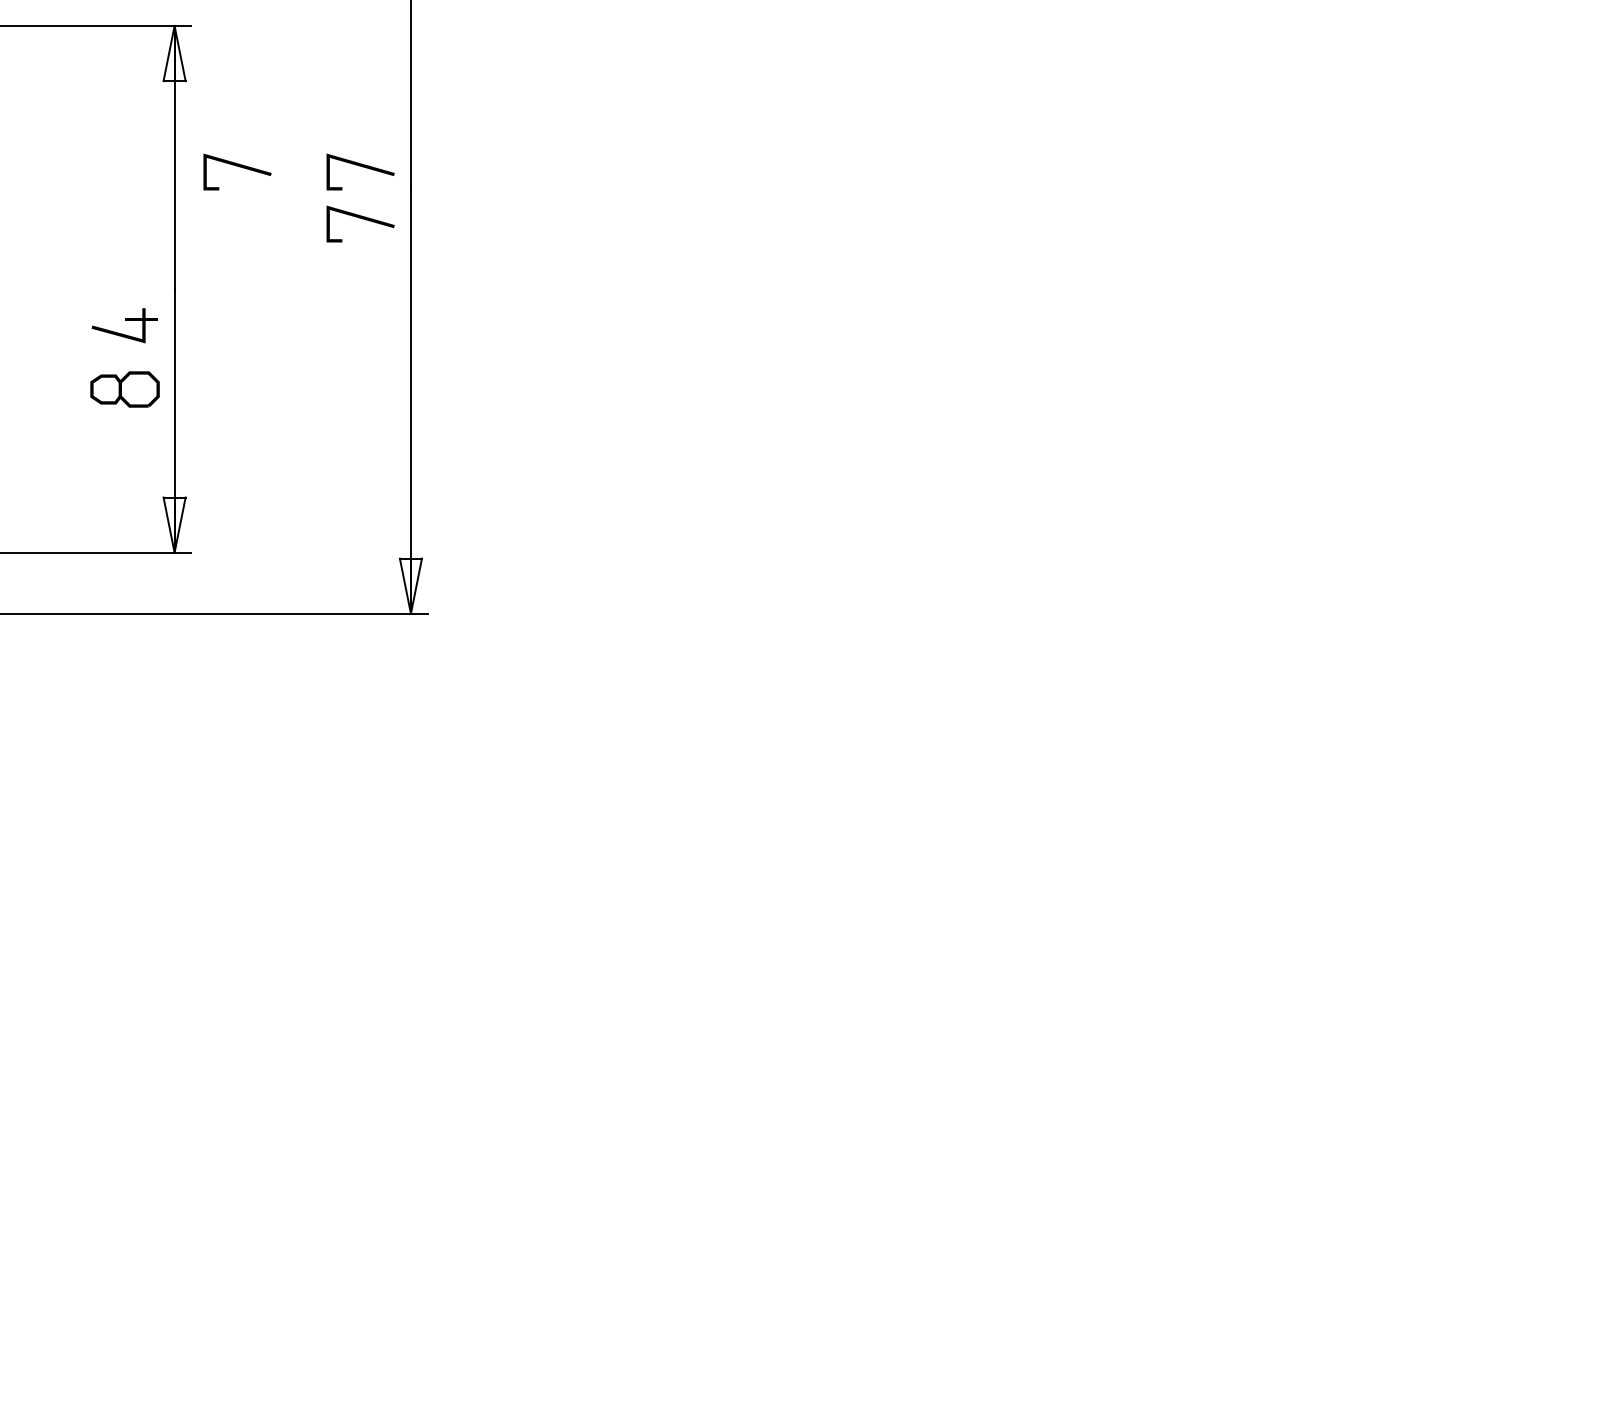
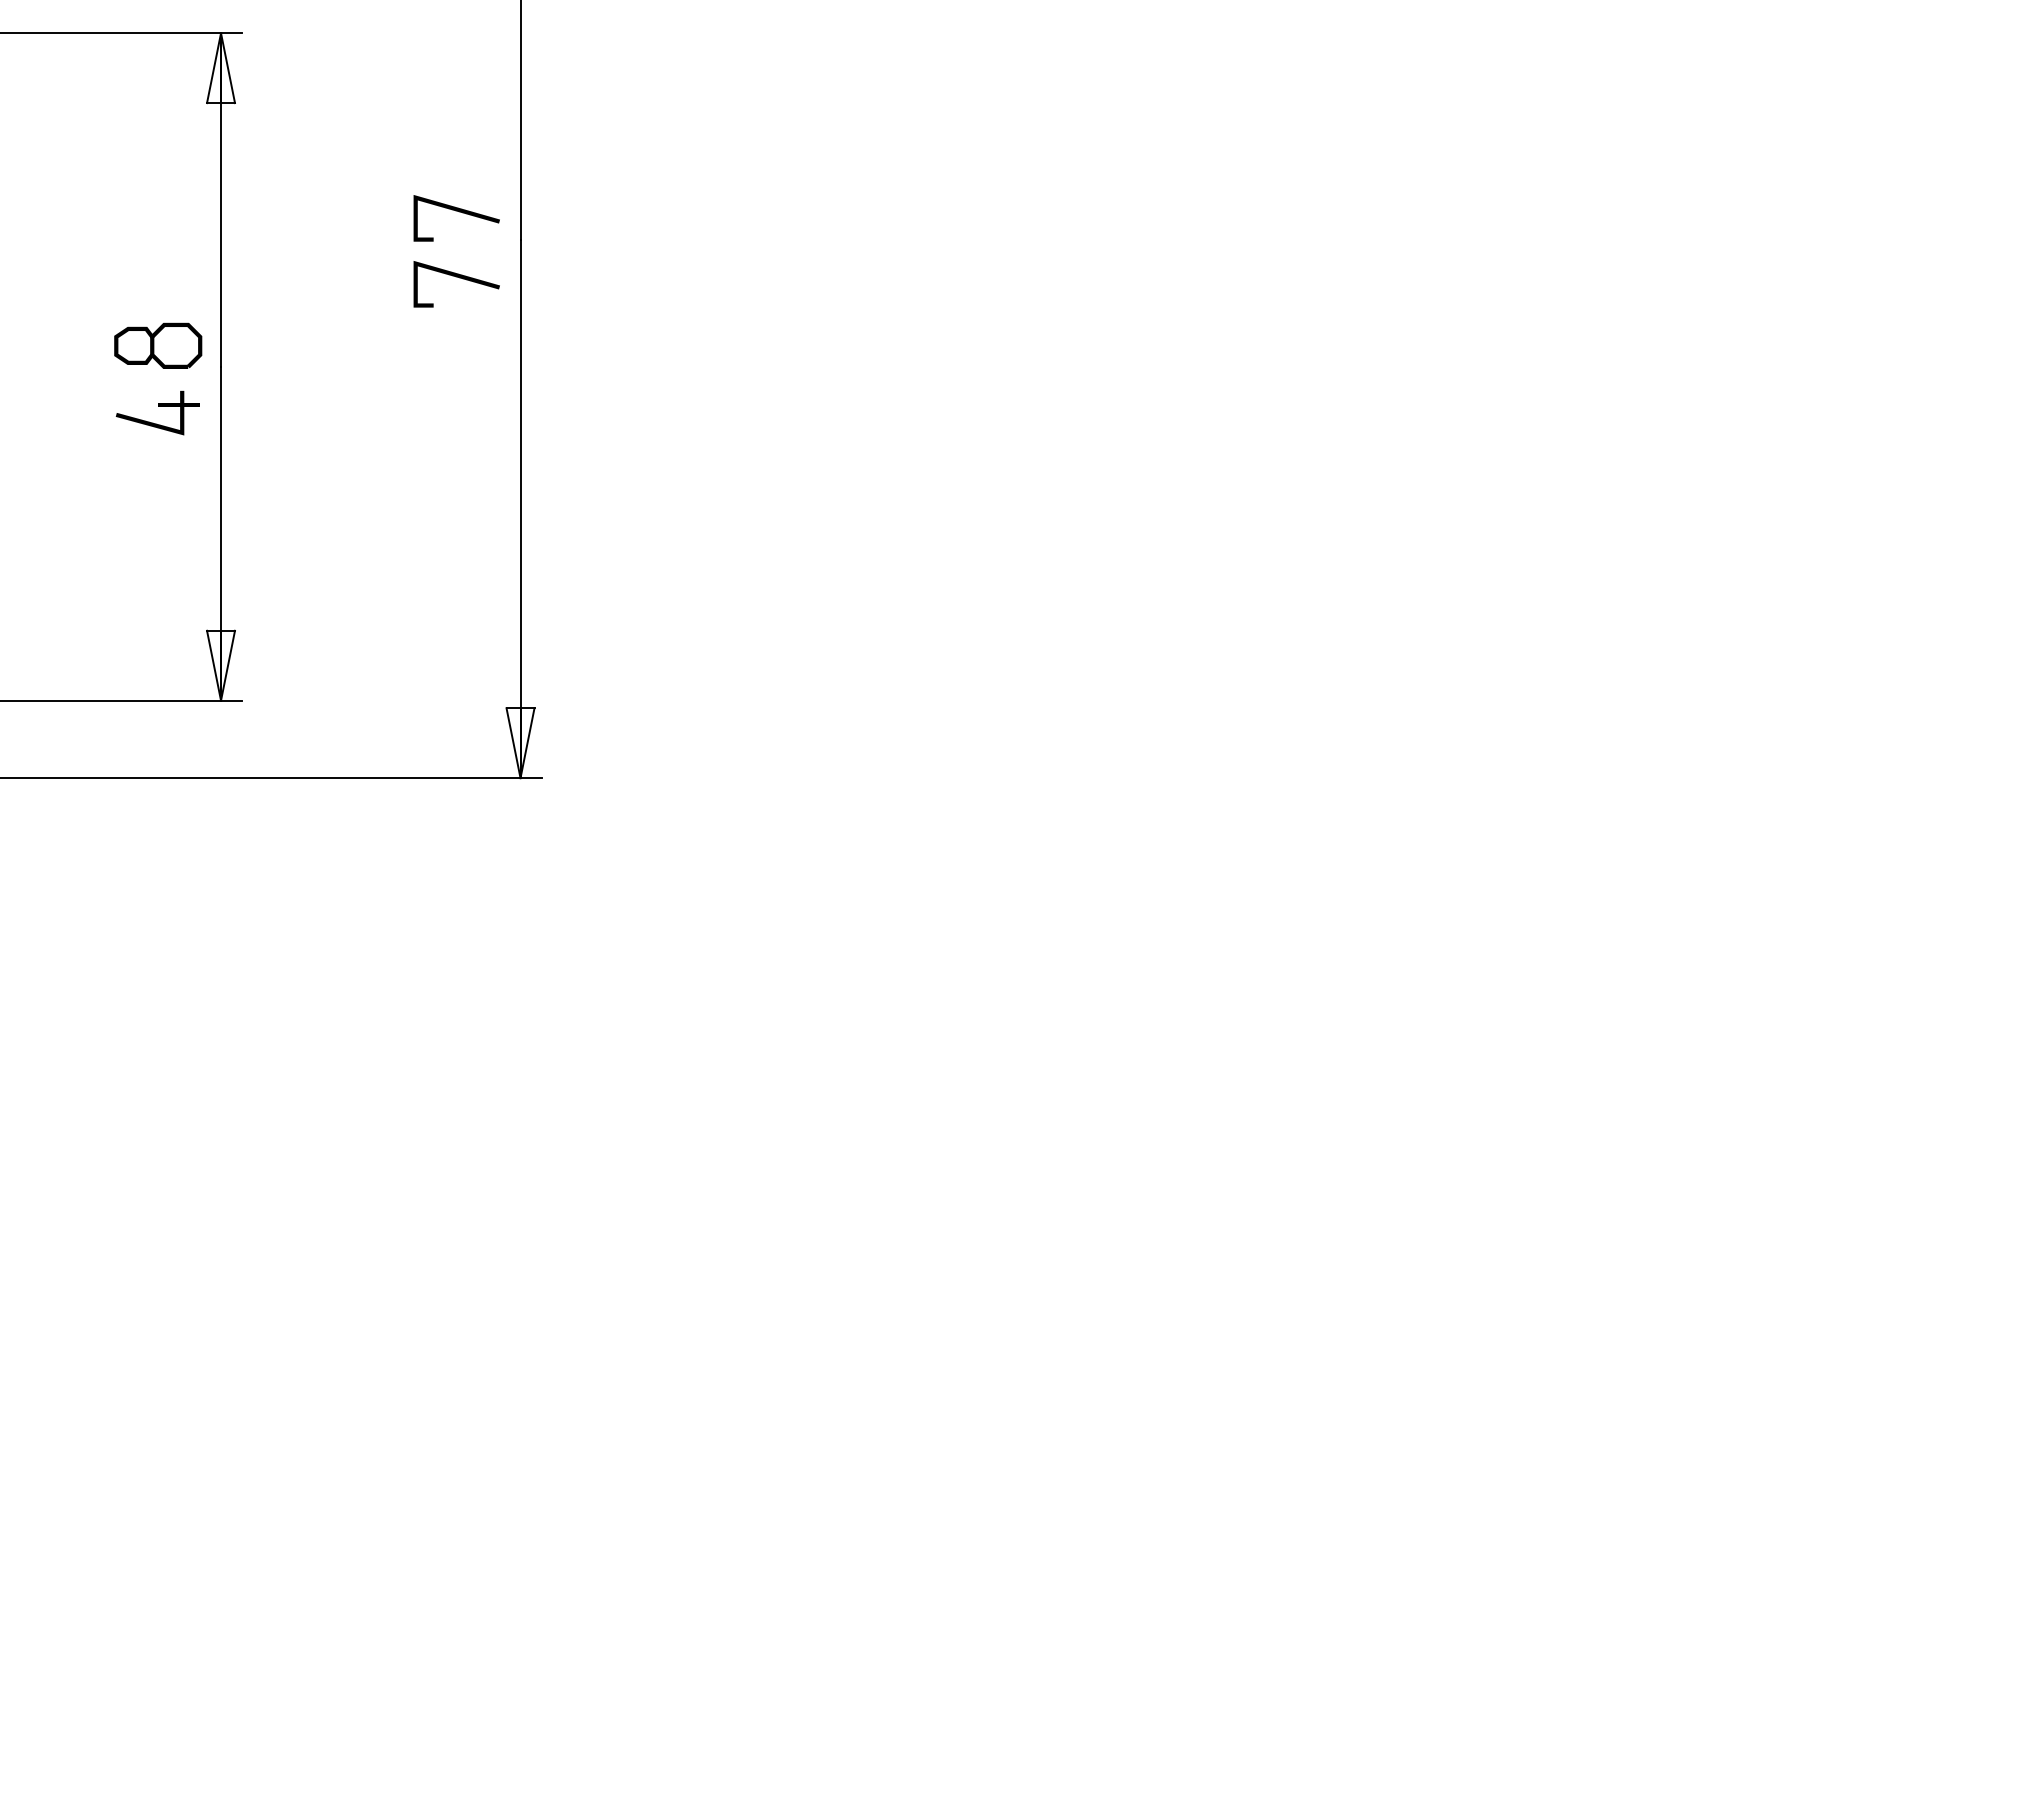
line: (239, 167) -> (303, 212), removed
part: (125, 389) -> (158, 345), moved

